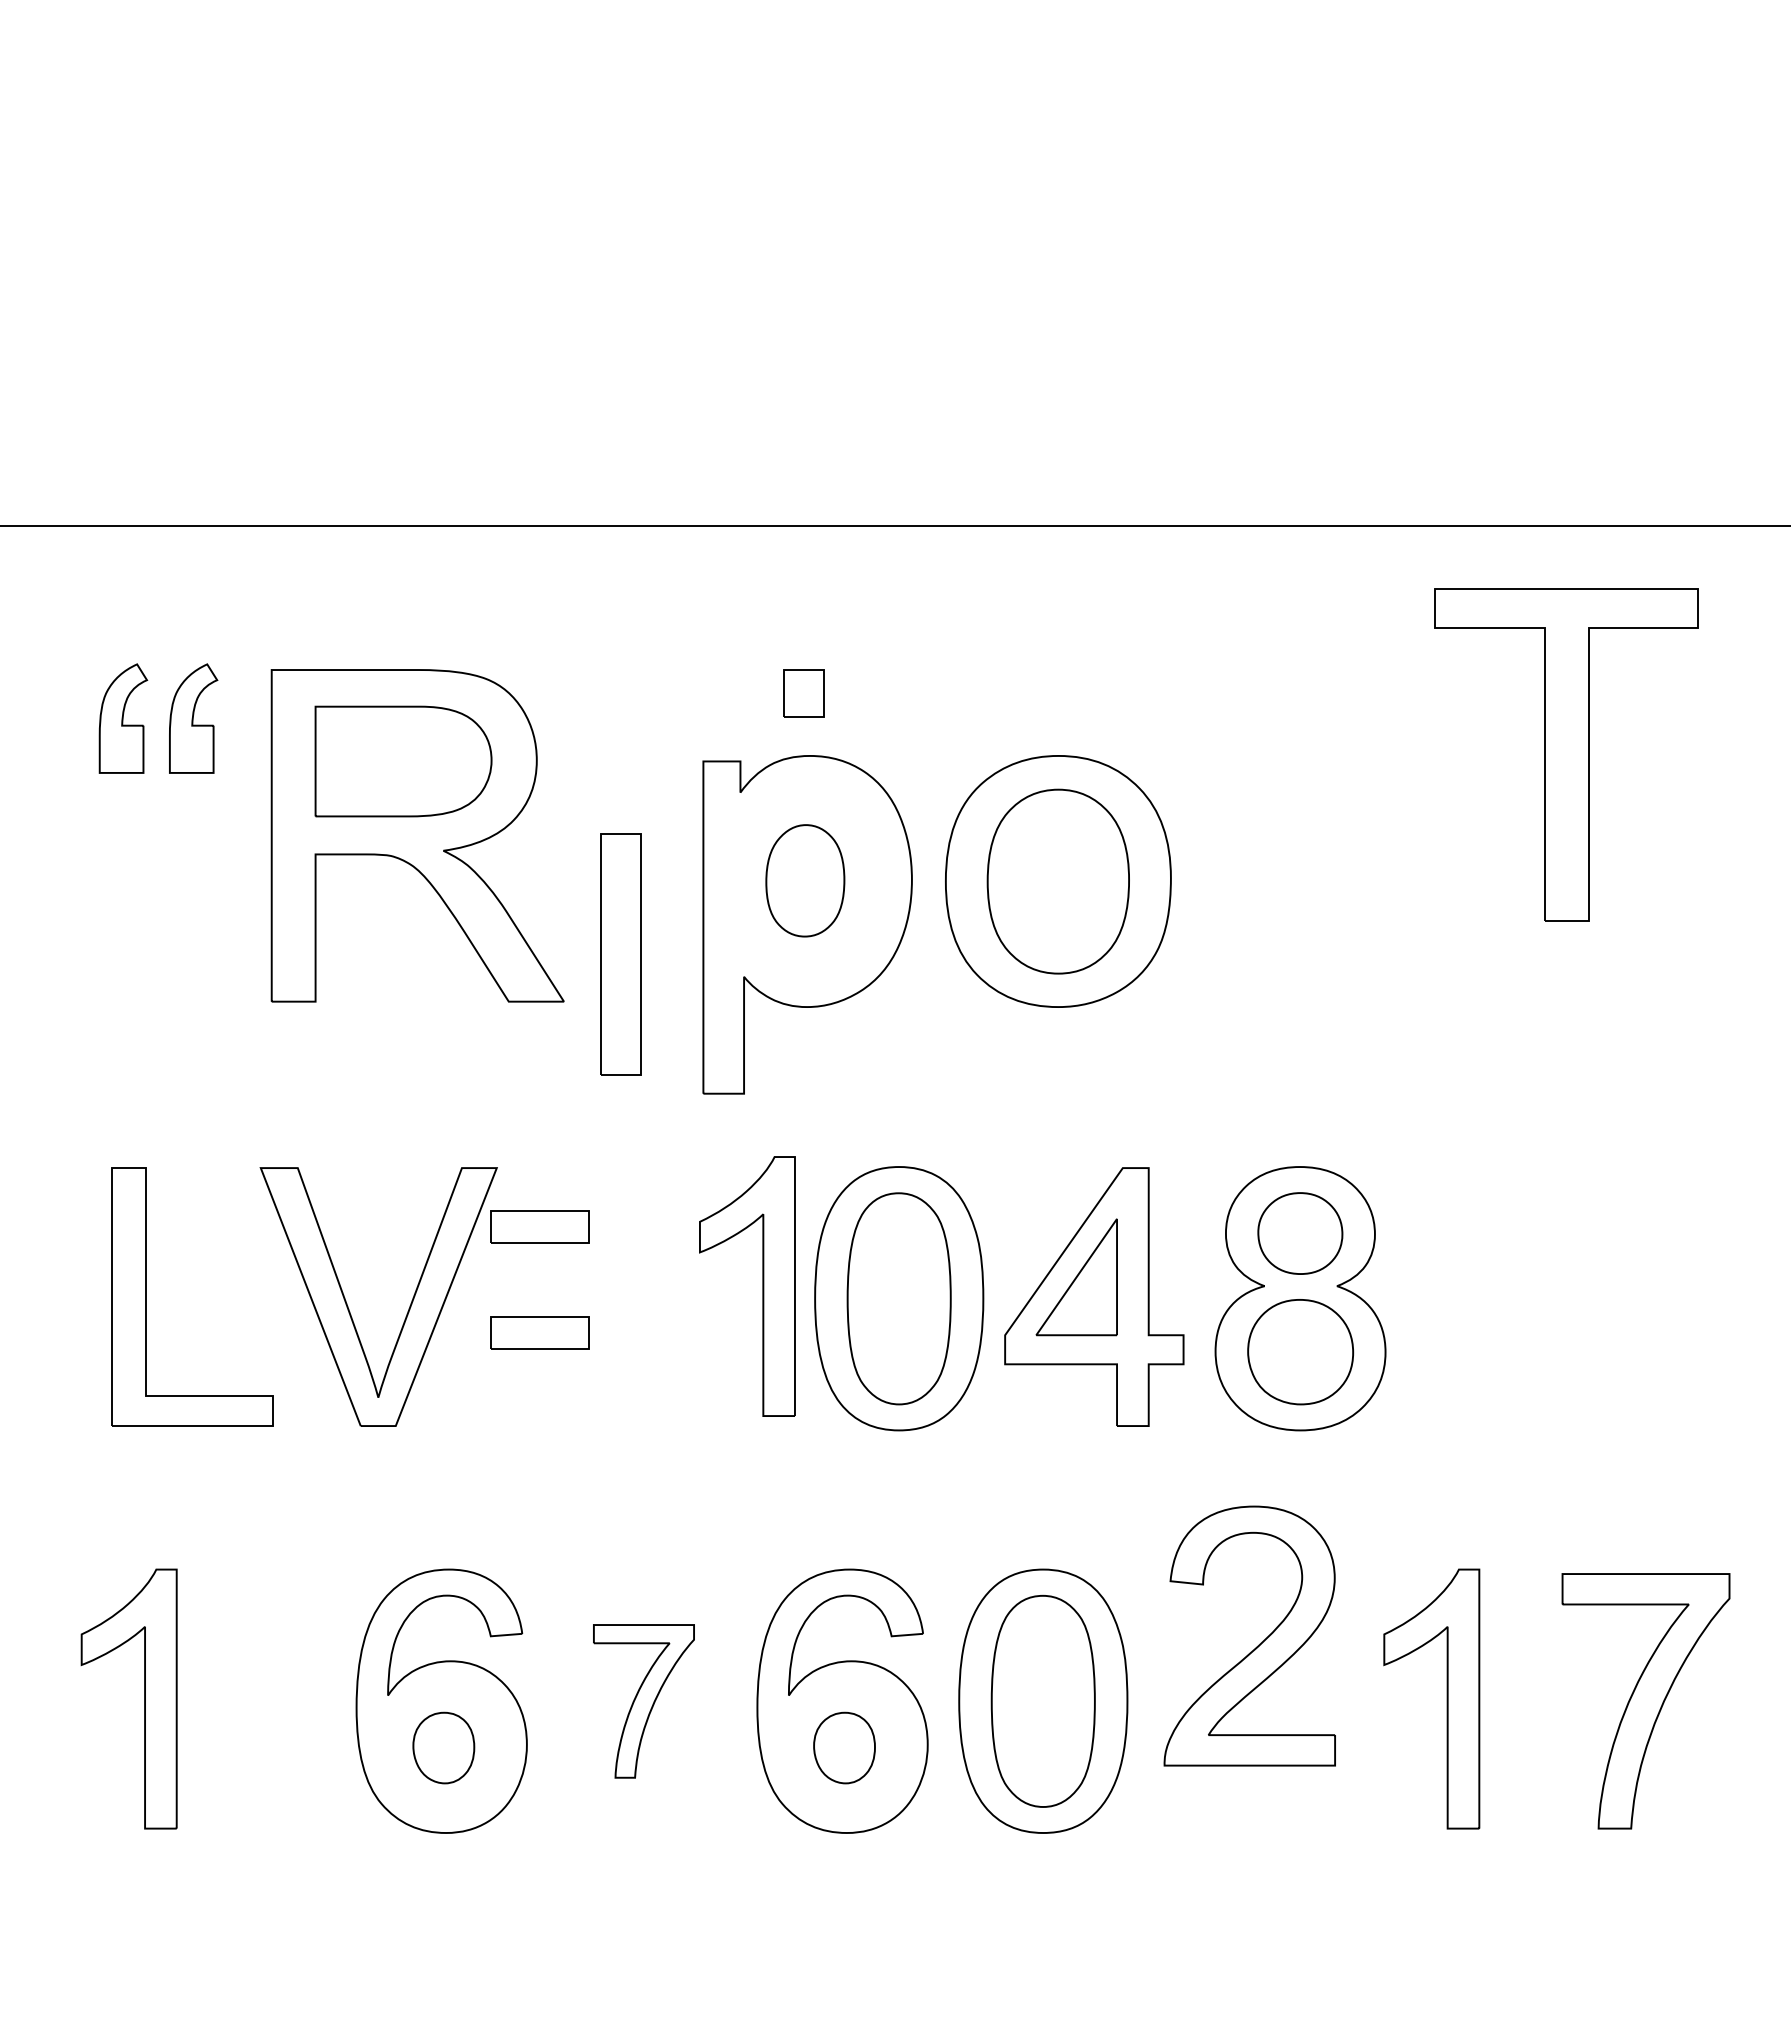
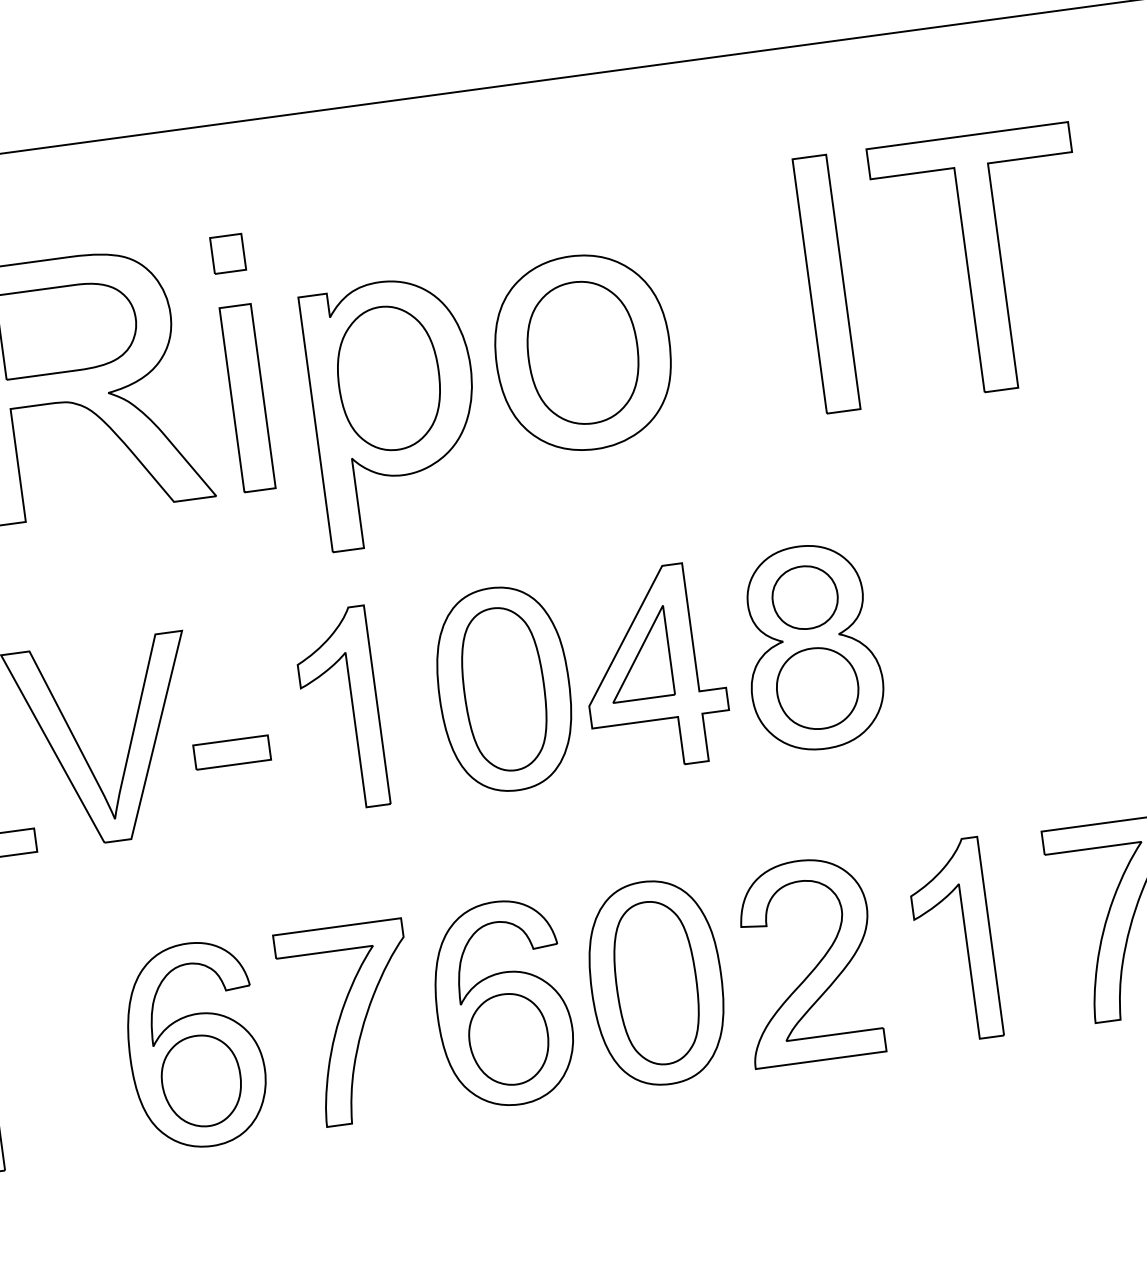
part: (803, 693) -> (227, 254), moved
part: (1566, 754) -> (984, 262), moved
part: (1381, 835) -> (826, 283), added
part: (805, 880) -> (389, 378), size x1.67
part: (620, 954) -> (247, 398), moved
part: (539, 1226) -> (220, 671), removed
part: (762, 1286) -> (352, 708), moved
part: (1258, 1644) -> (815, 966), moved
part: (643, 1701) -> (349, 1024), size x1.67
part: (443, 1747) -> (201, 1080), size x1.67
part: (844, 1747) -> (508, 1039), size x1.67

